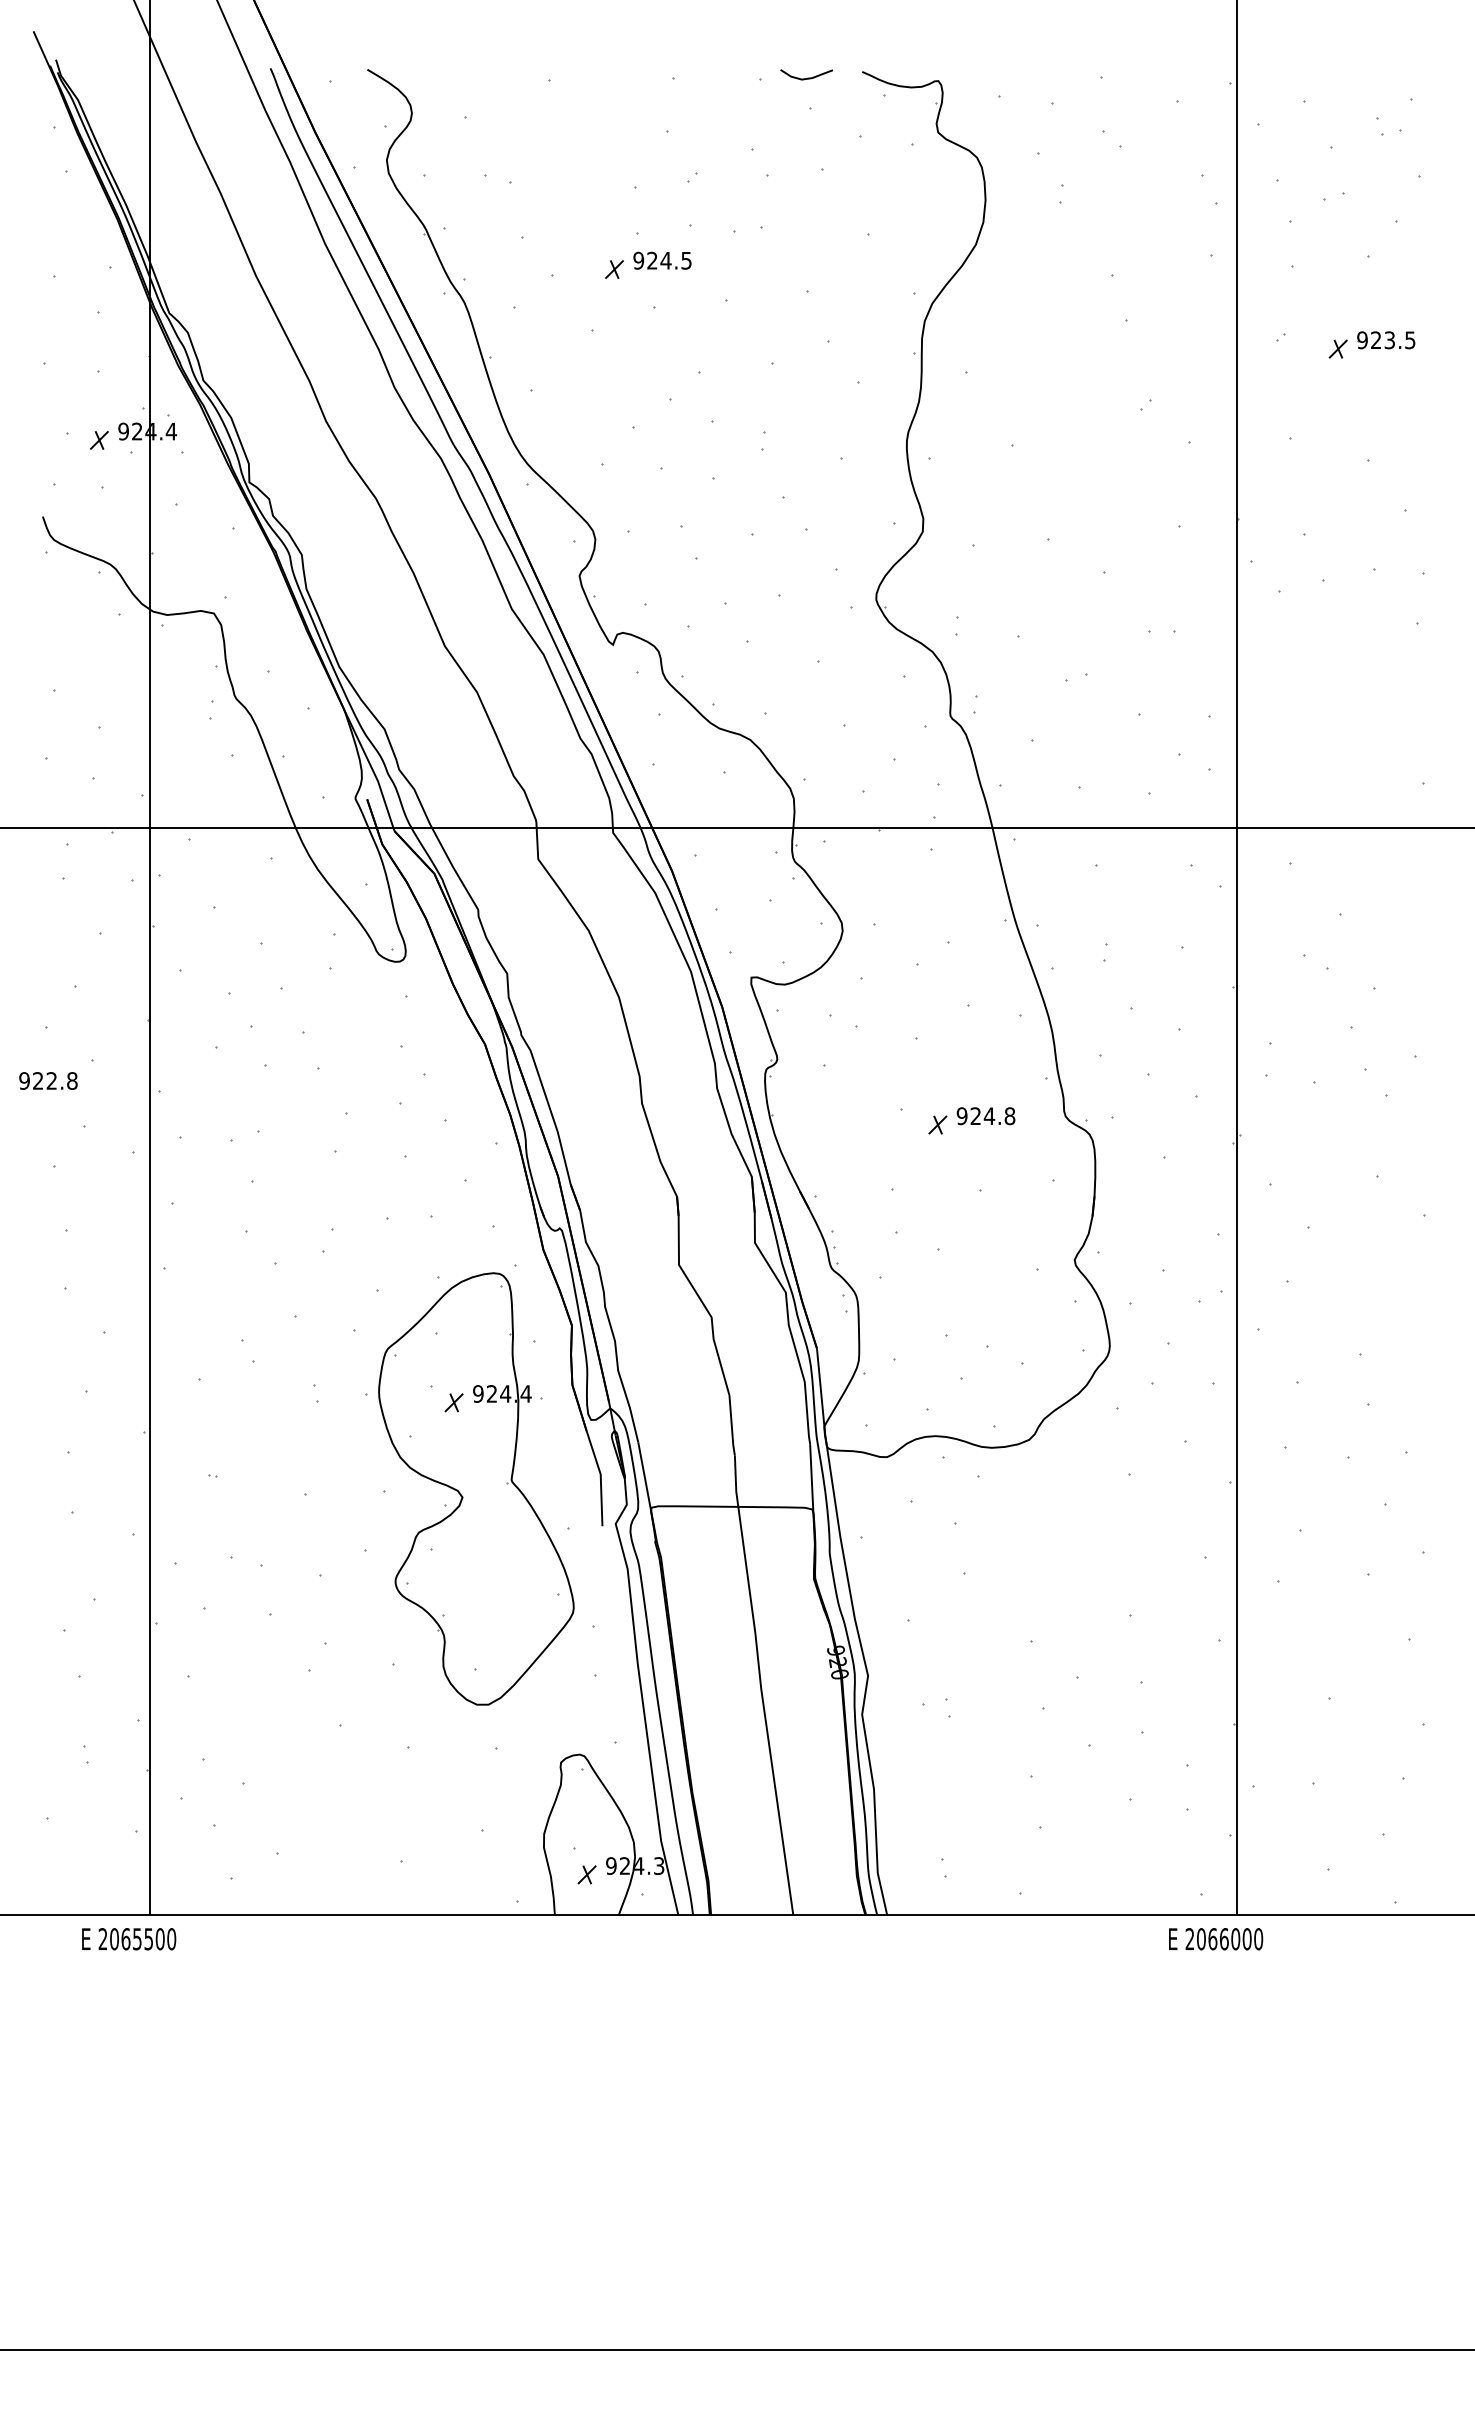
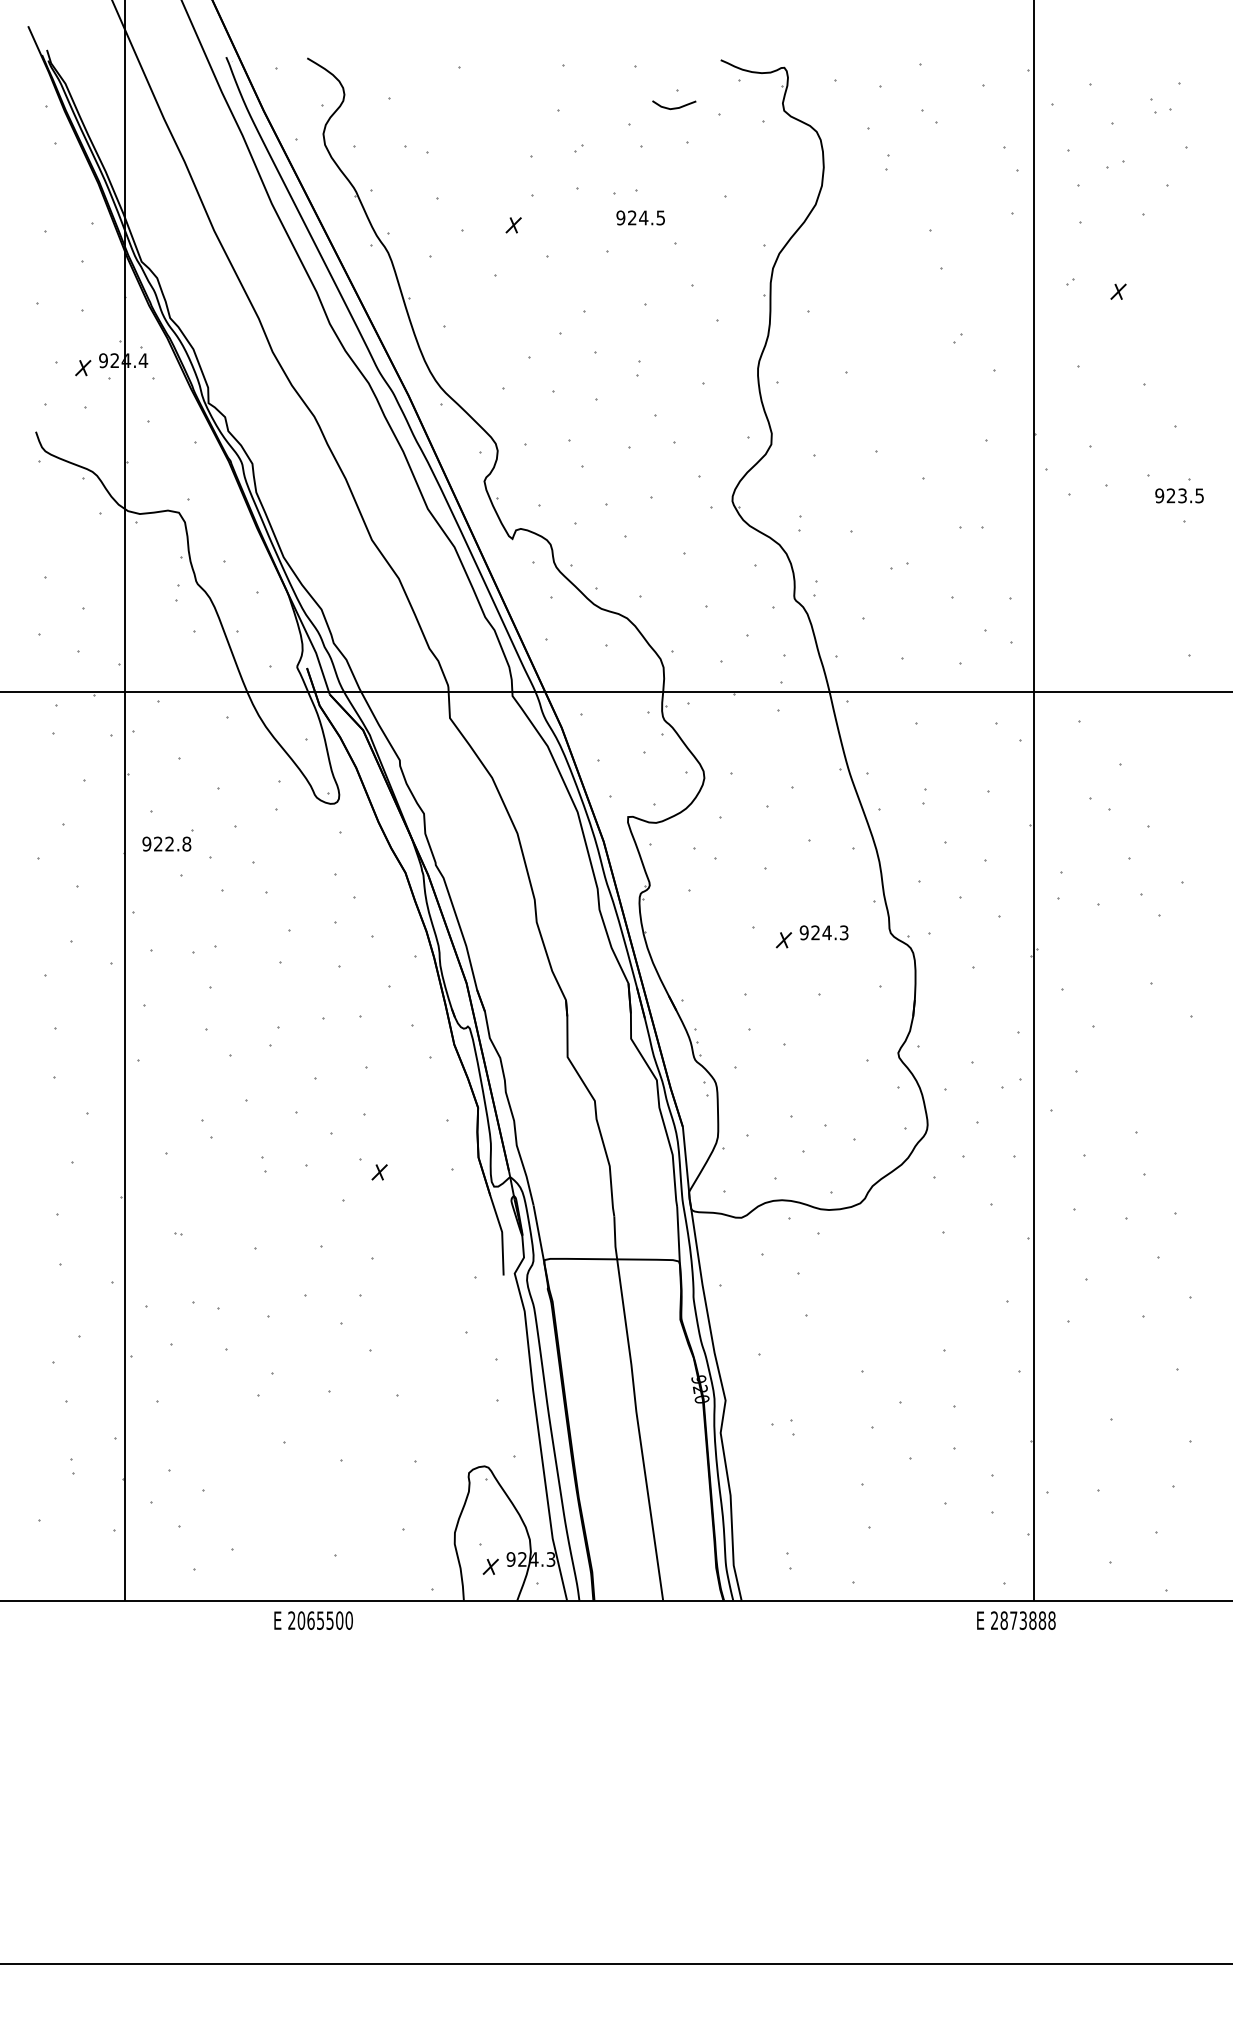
curve: (807, 77) -> (674, 107), moved
text: (662, 260) -> (640, 217), moved
part: (1386, 340) -> (1179, 496), moved
text: (48, 1080) -> (166, 843), moved
text: (1009, 1116) -> (843, 933), 924.8 -> 924.3
part: (476, 1488) -> (398, 1243), removed
text: (129, 1939) -> (313, 1620), moved
text: (1230, 1939) -> (1028, 1620), 2066000 -> 2873888

